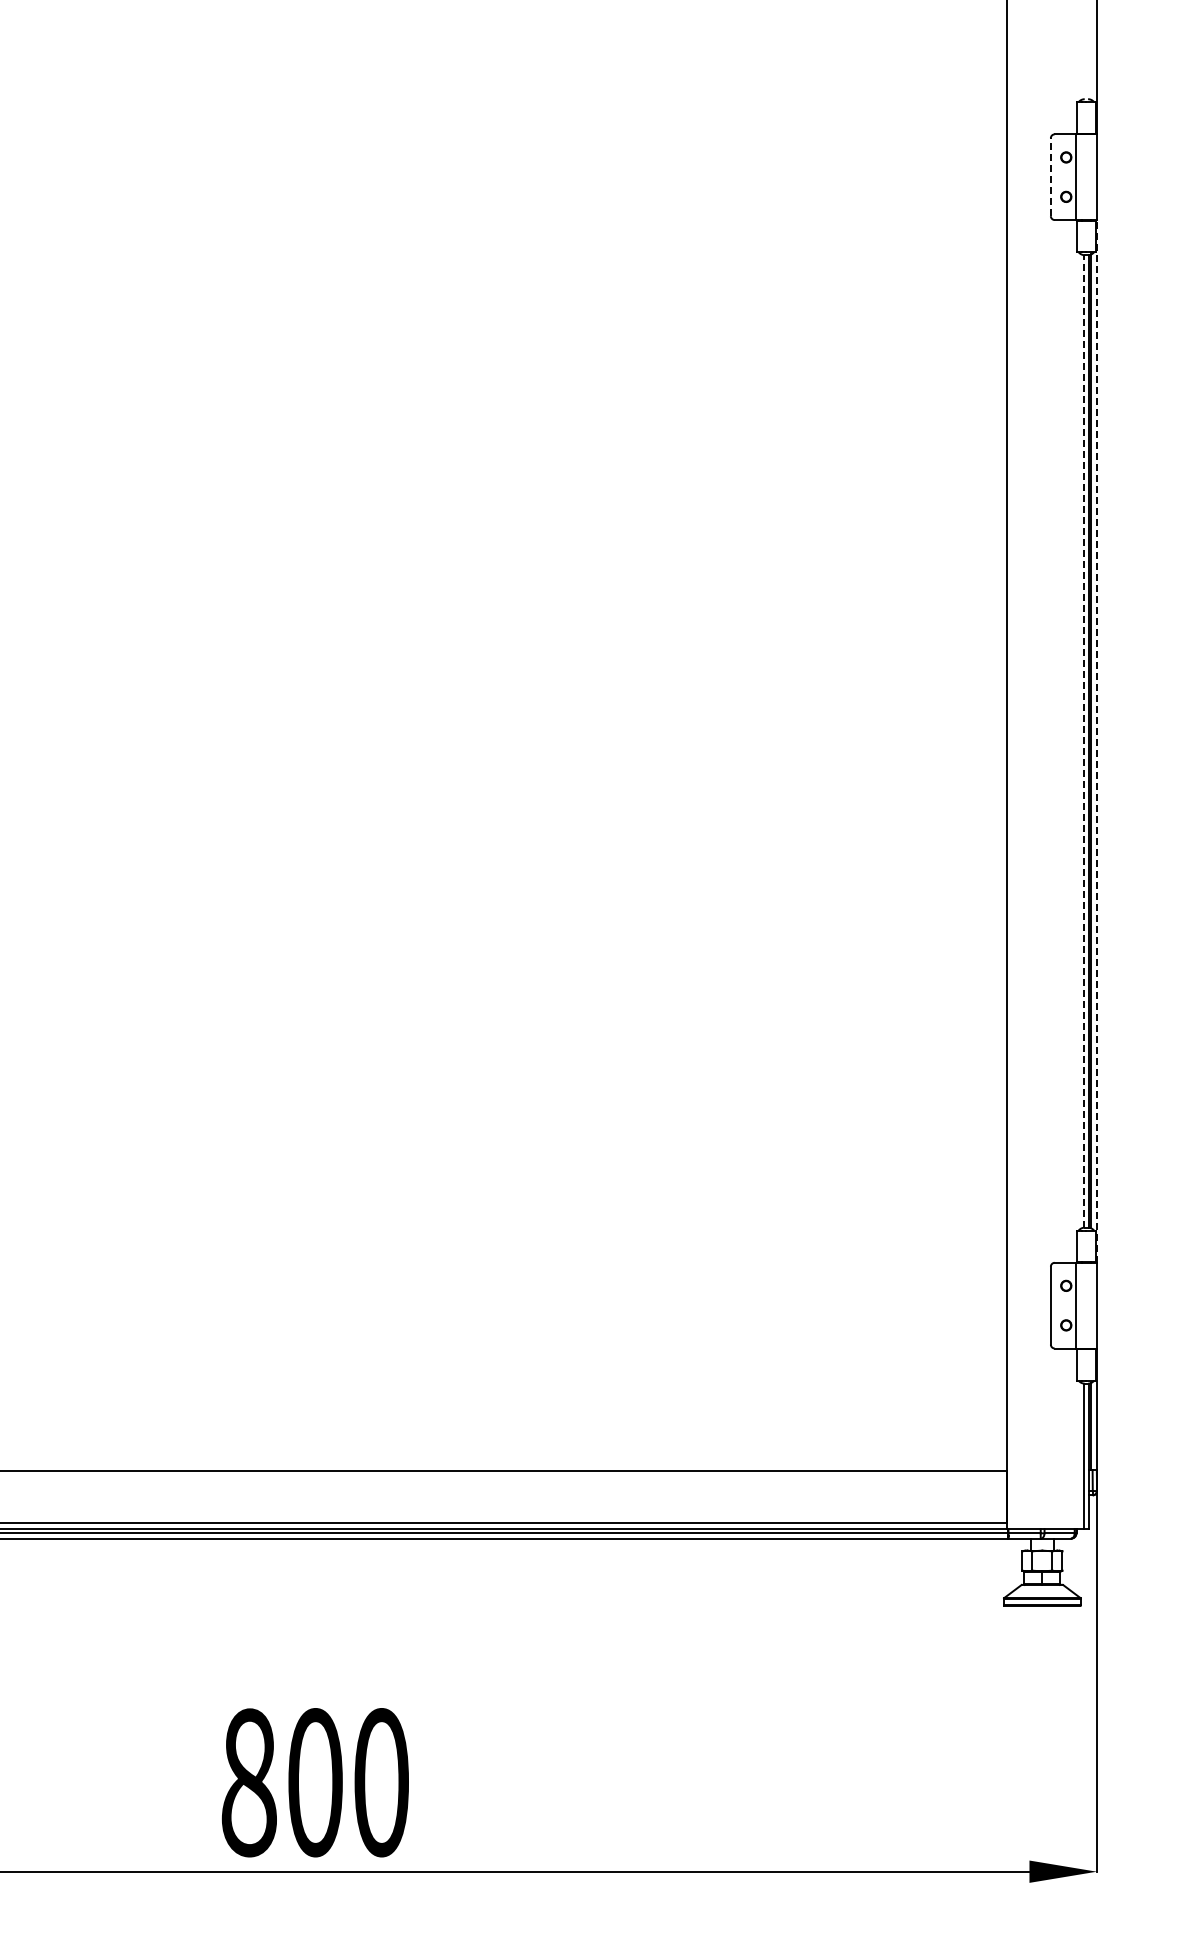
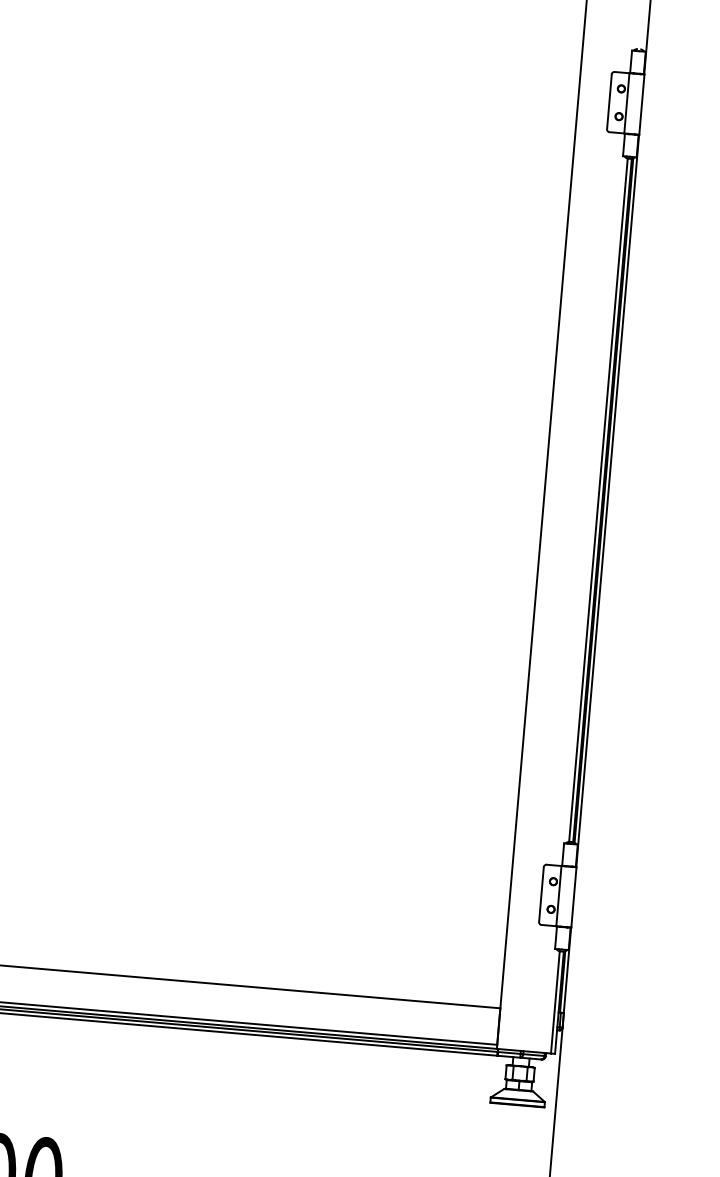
line: (1050, 177) -> (609, 102), dashed -> solid
line: (1083, 740) -> (598, 499), dashed -> solid
line: (1096, 740) -> (607, 500), dashed -> solid

